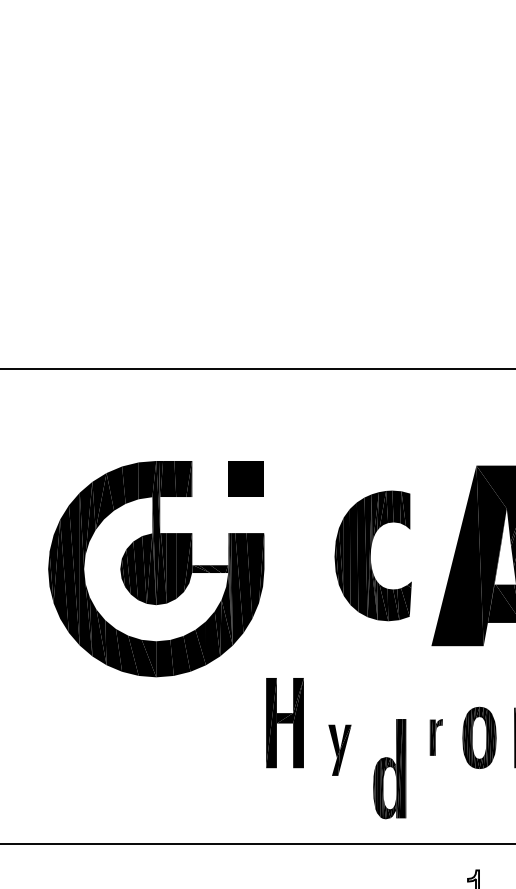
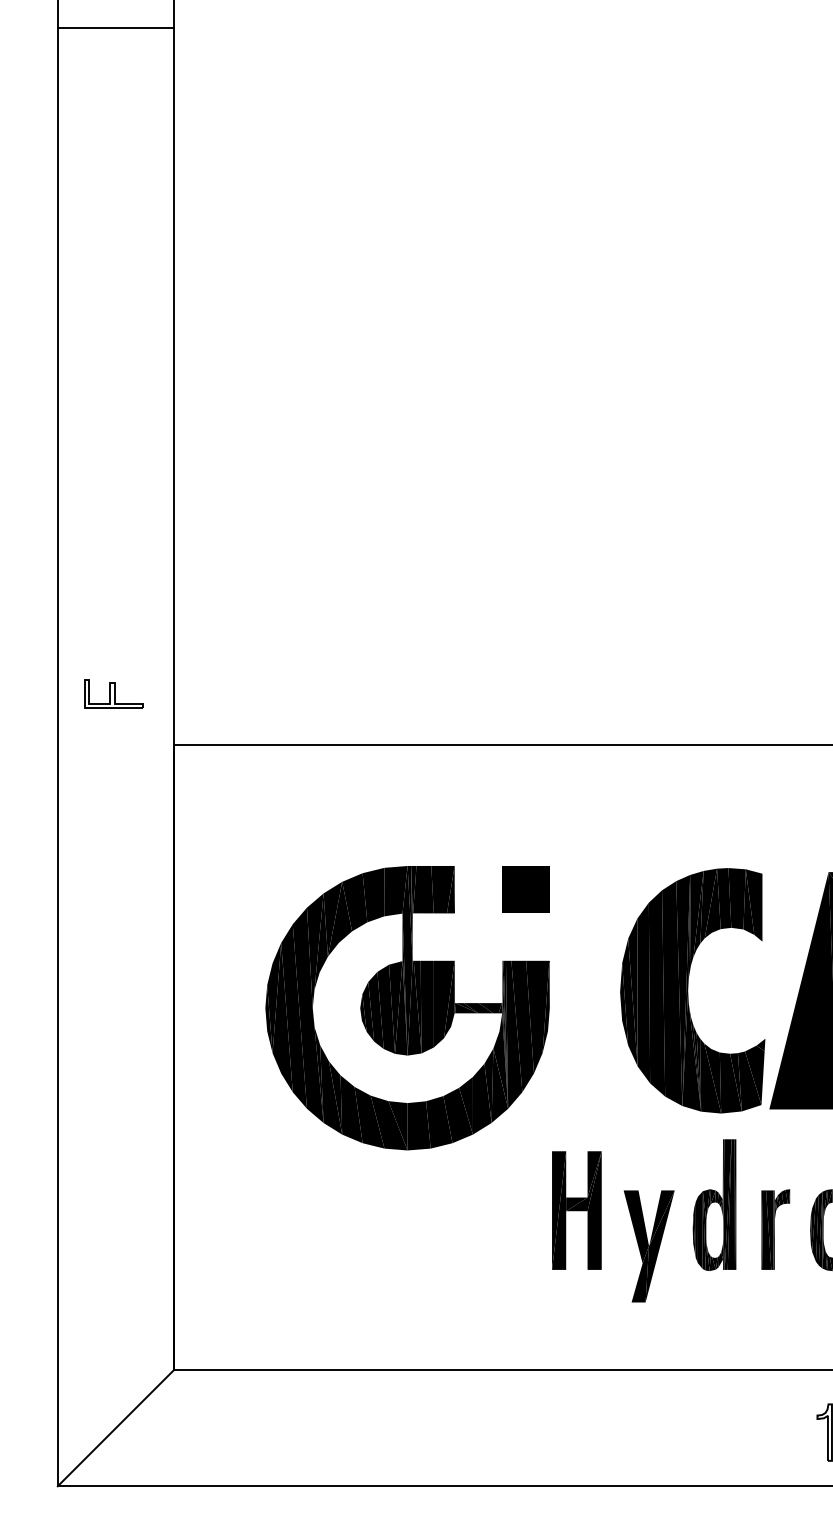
part: (372, 555) -> (692, 990), size x1.43
part: (436, 737) -> (775, 1229), size x1.67
part: (339, 750) -> (648, 1246), size x1.67
part: (389, 769) -> (714, 1205), moved

